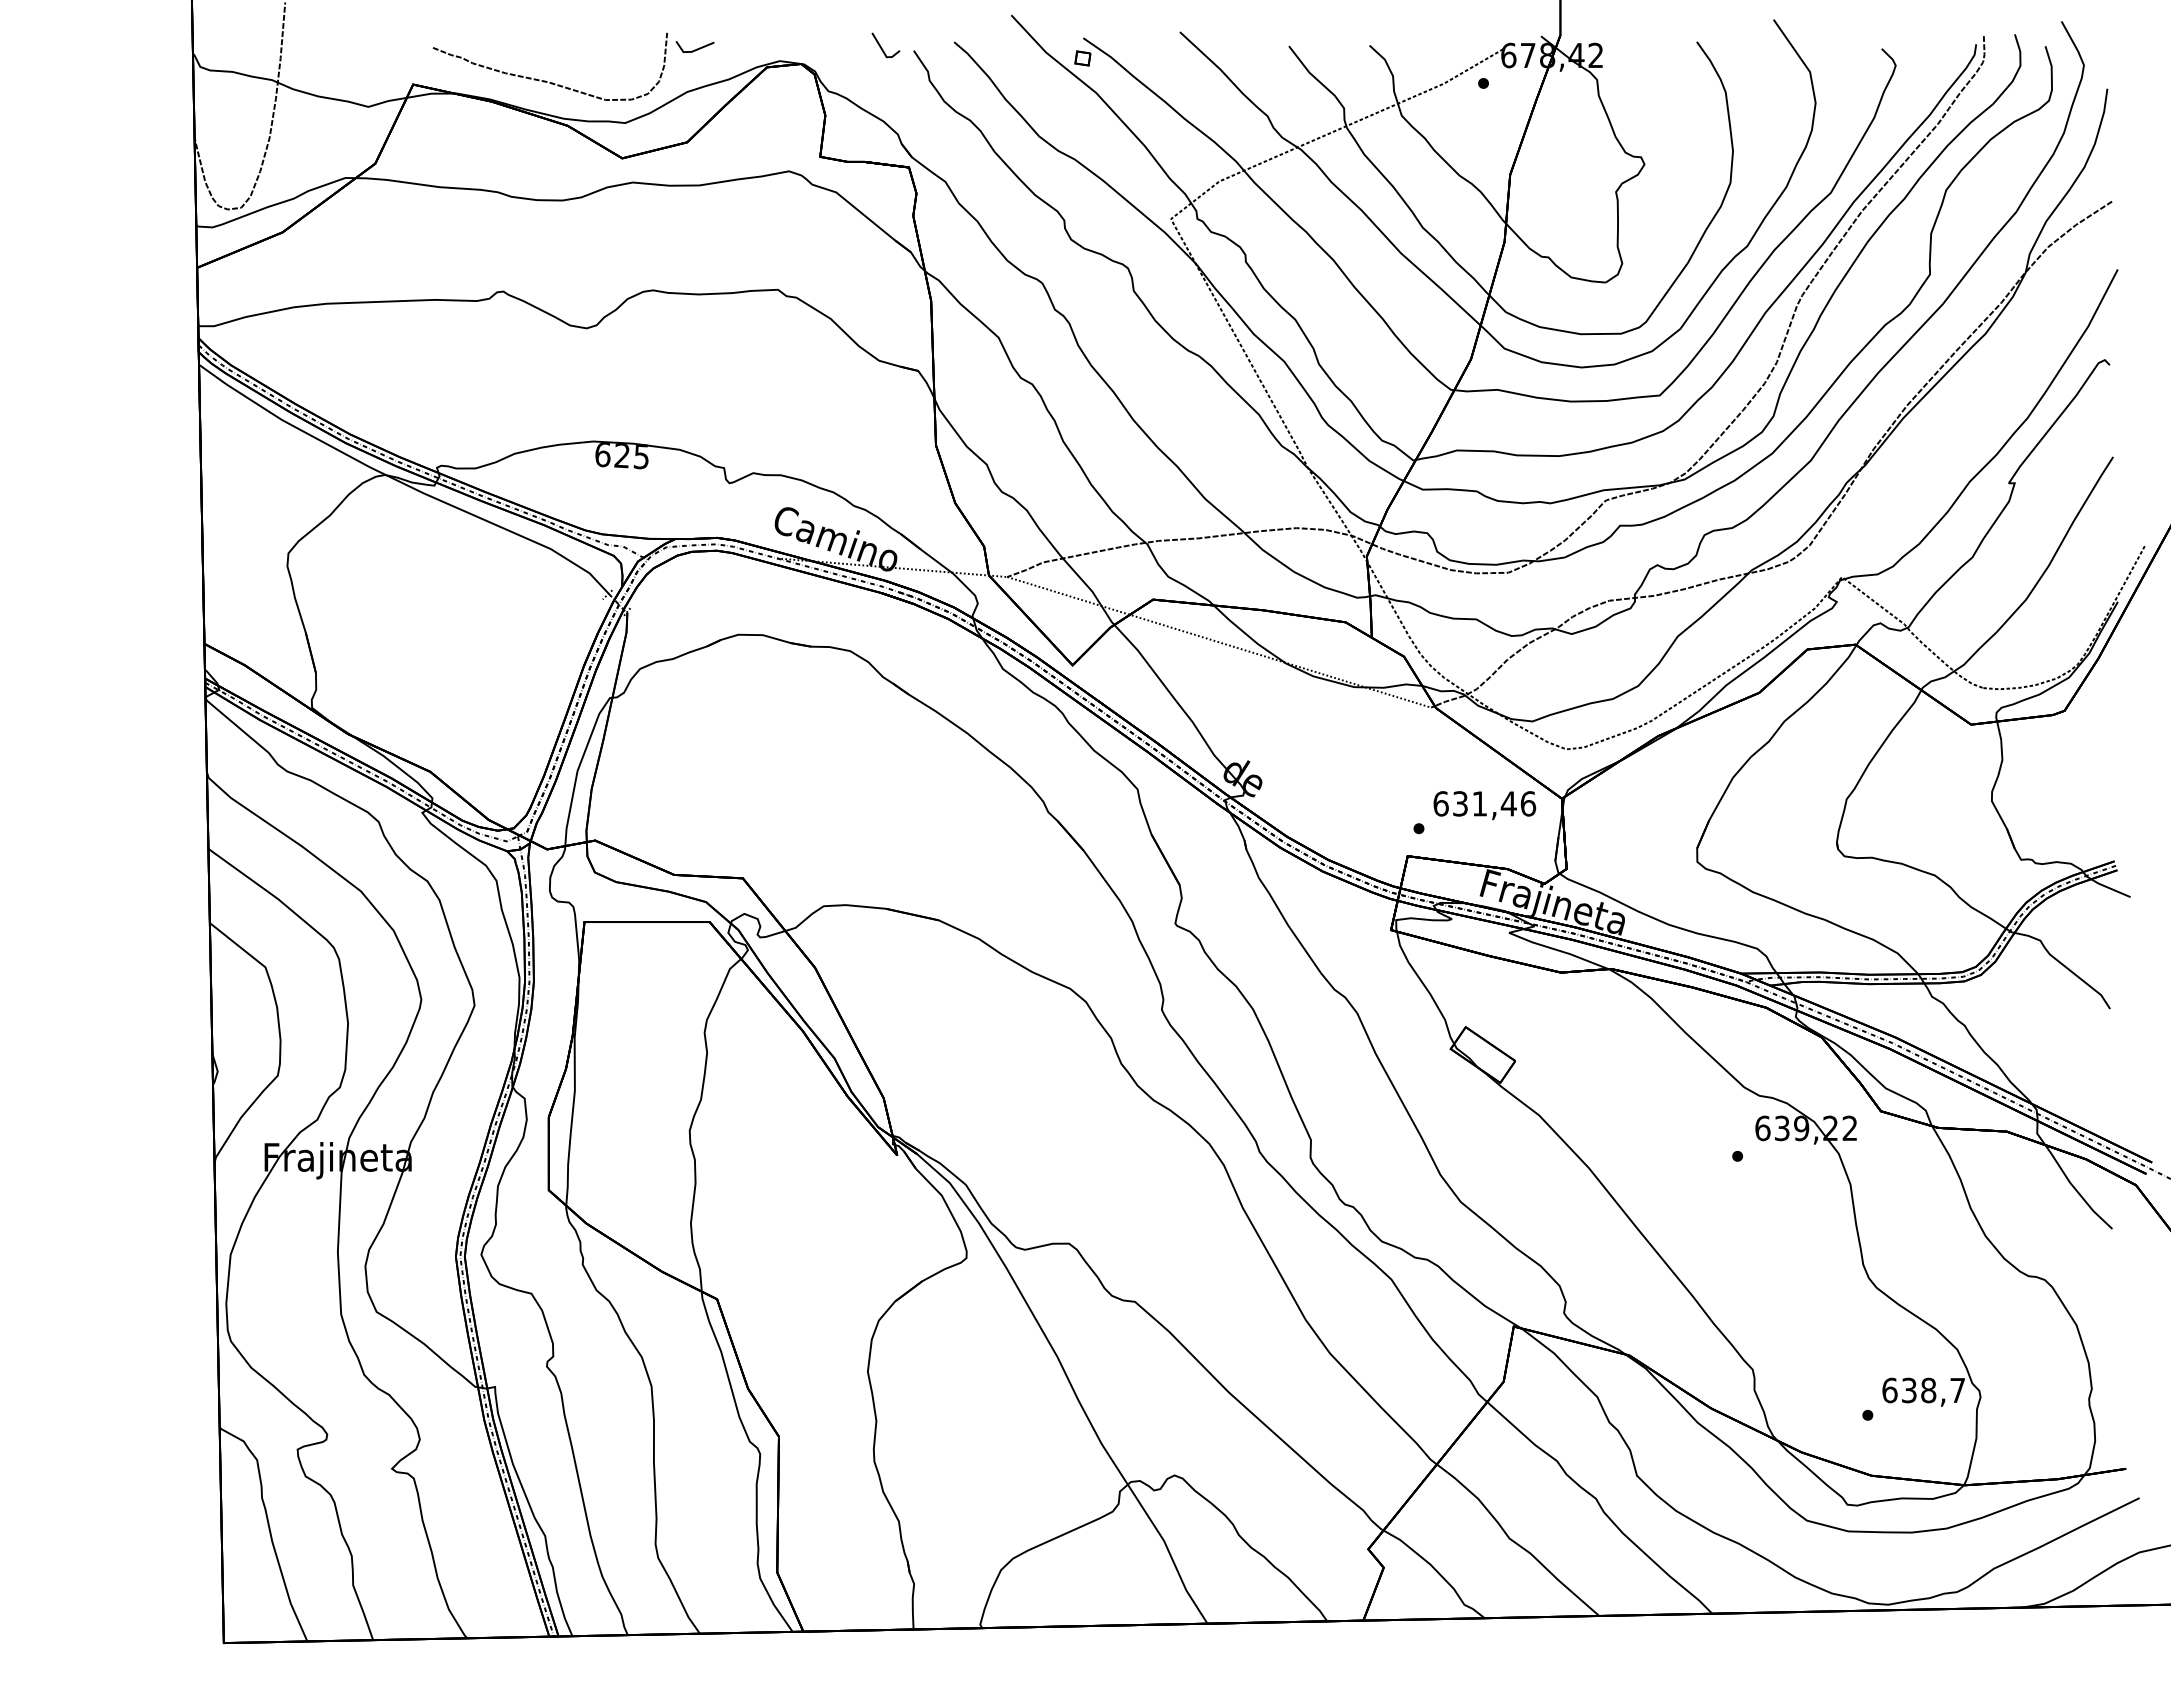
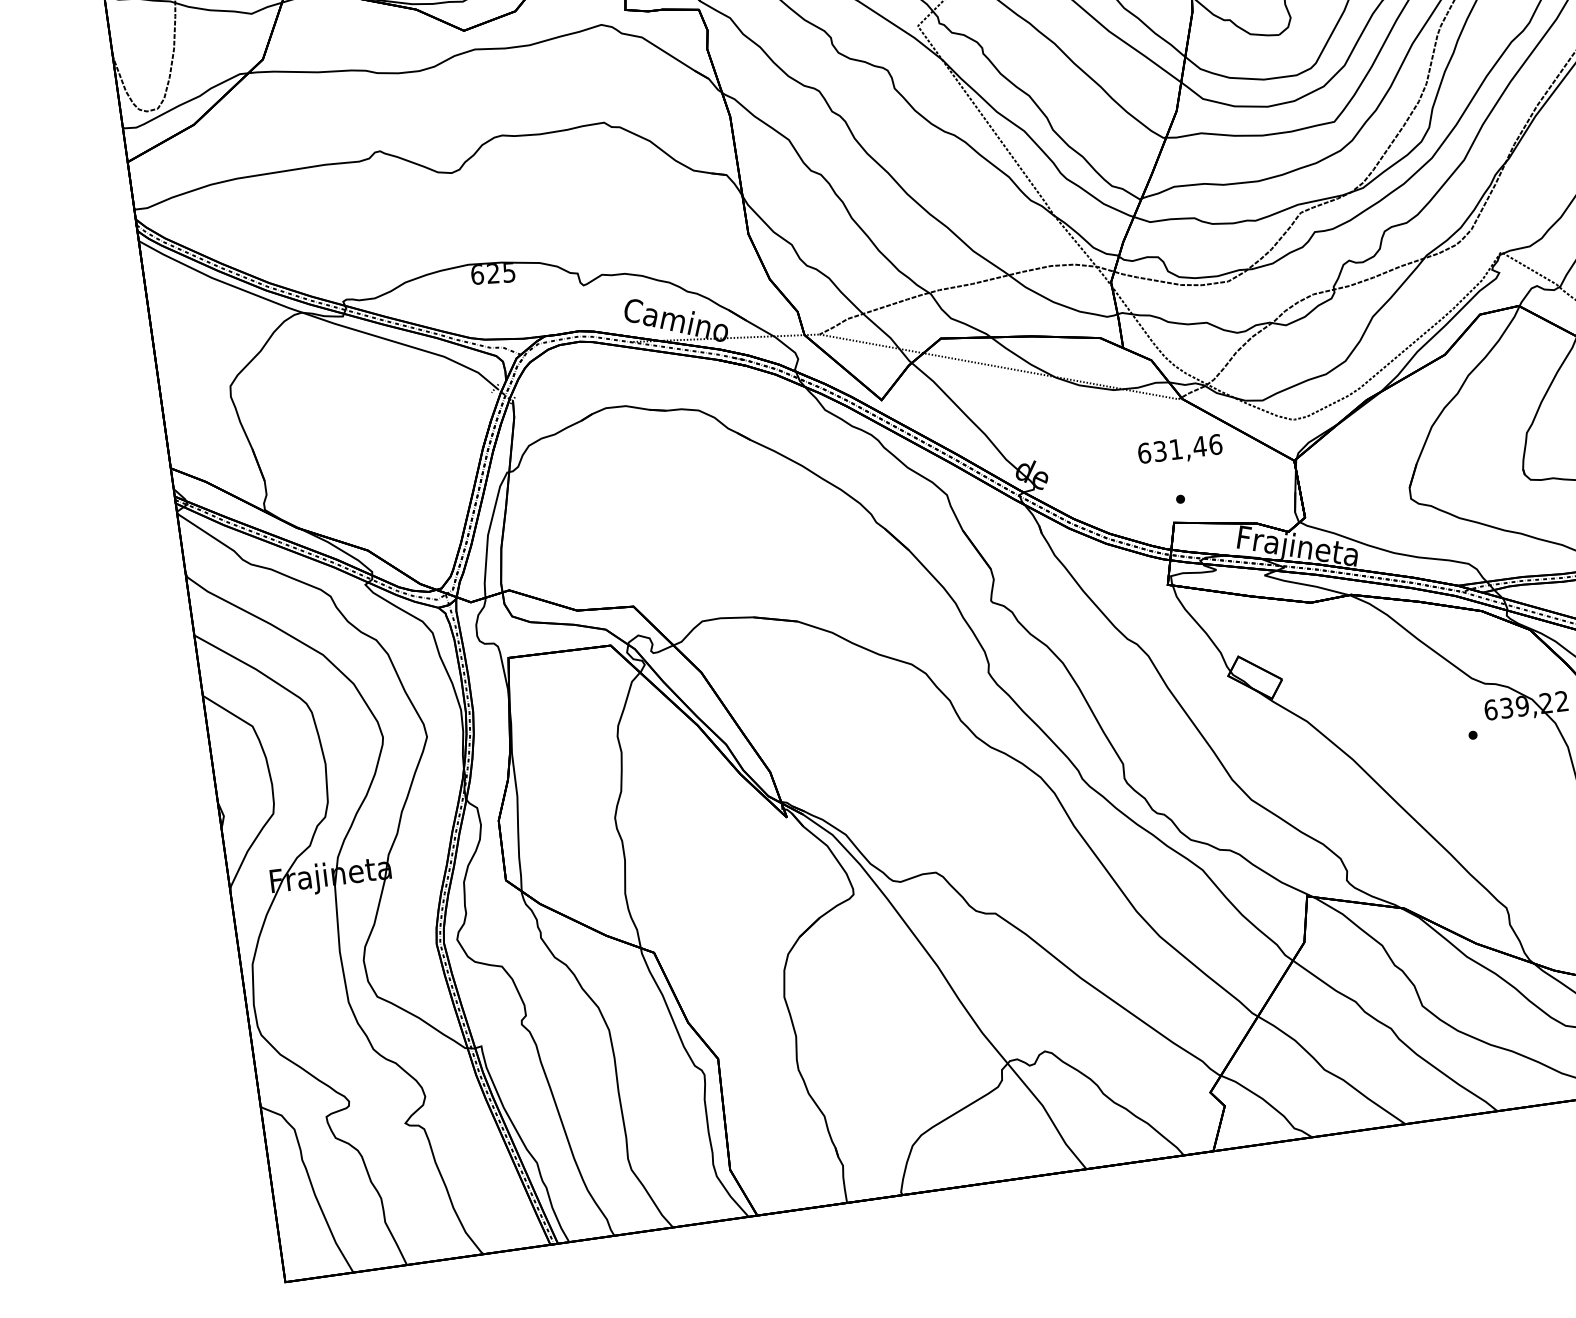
text: (1484, 805) -> (1180, 450), moved

